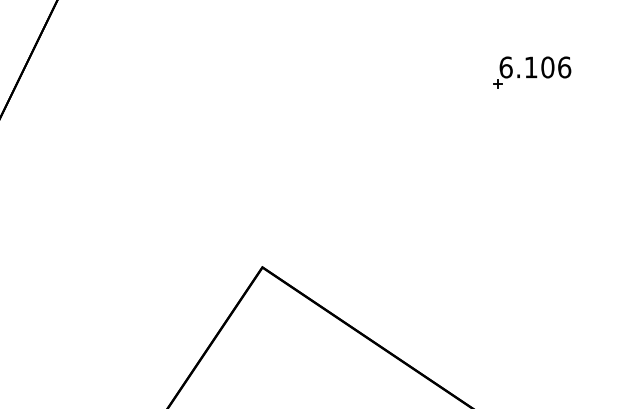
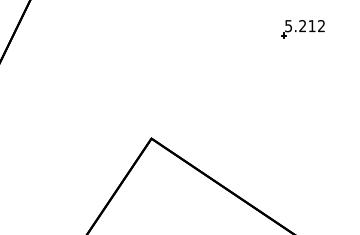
text: (536, 68) -> (305, 26), 6.106 -> 5.212

